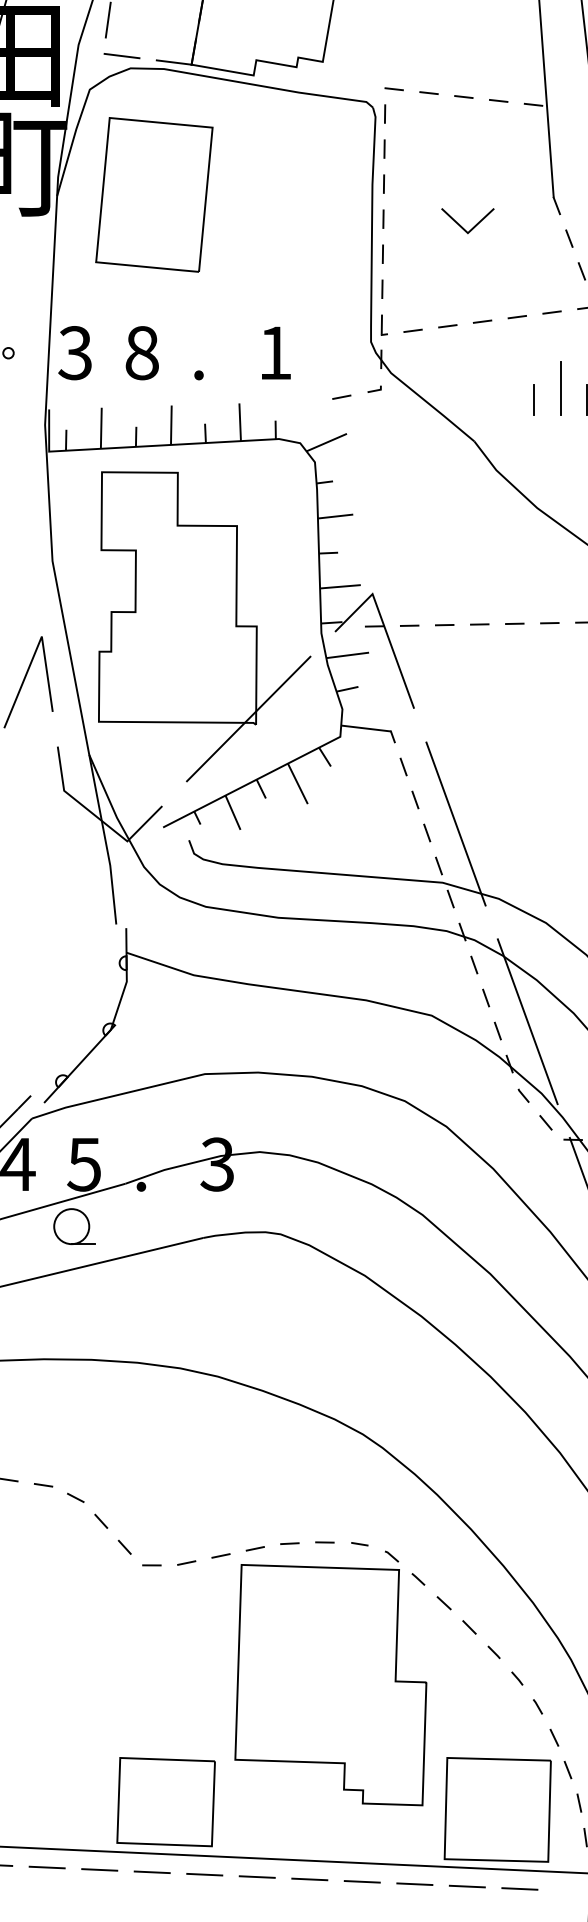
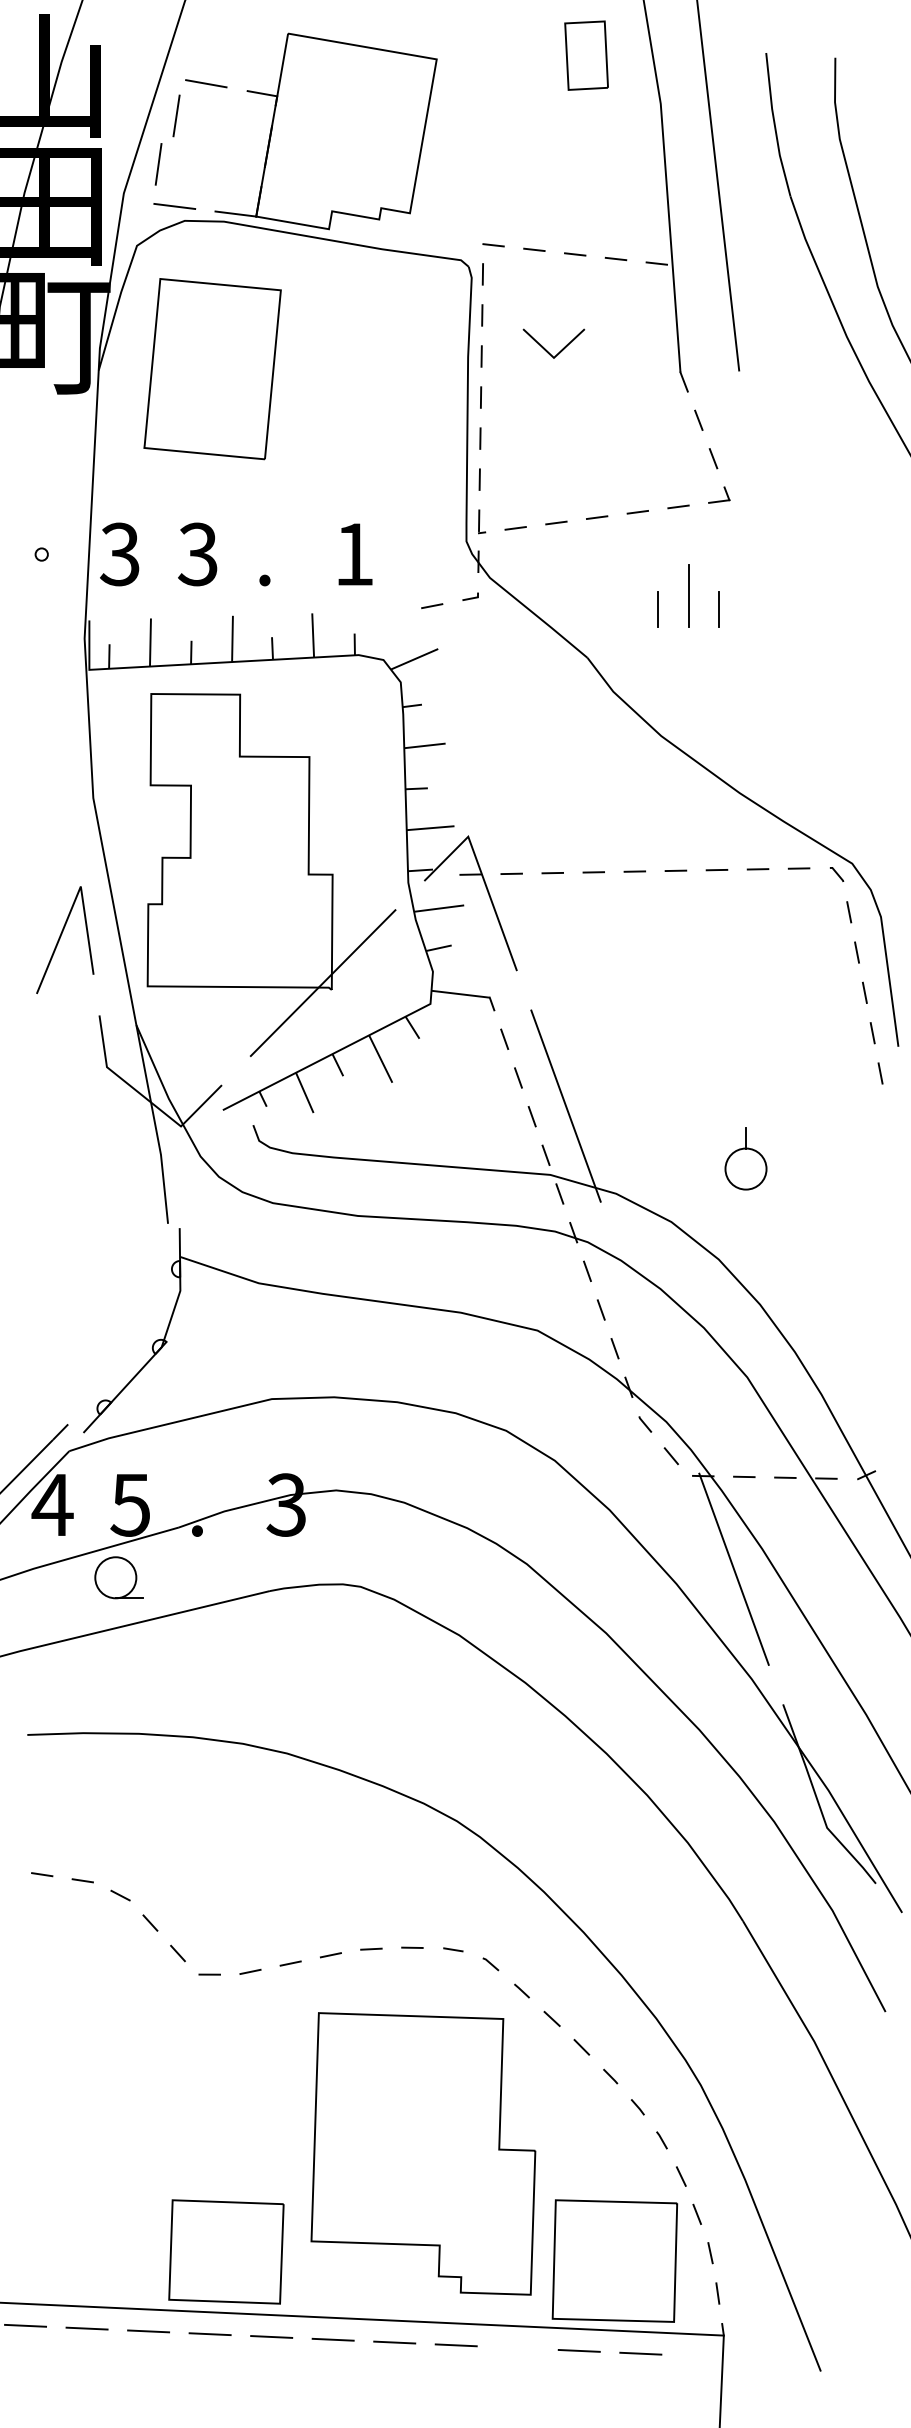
line: (461, 225) -> (546, 349), moved
text: (141, 353) -> (197, 554), 8 -> 3
line: (528, 1021) -> (650, 1337), removed
part: (330, 1684) -> (423, 2153), moved
line: (414, 1883) -> (517, 2347), removed

